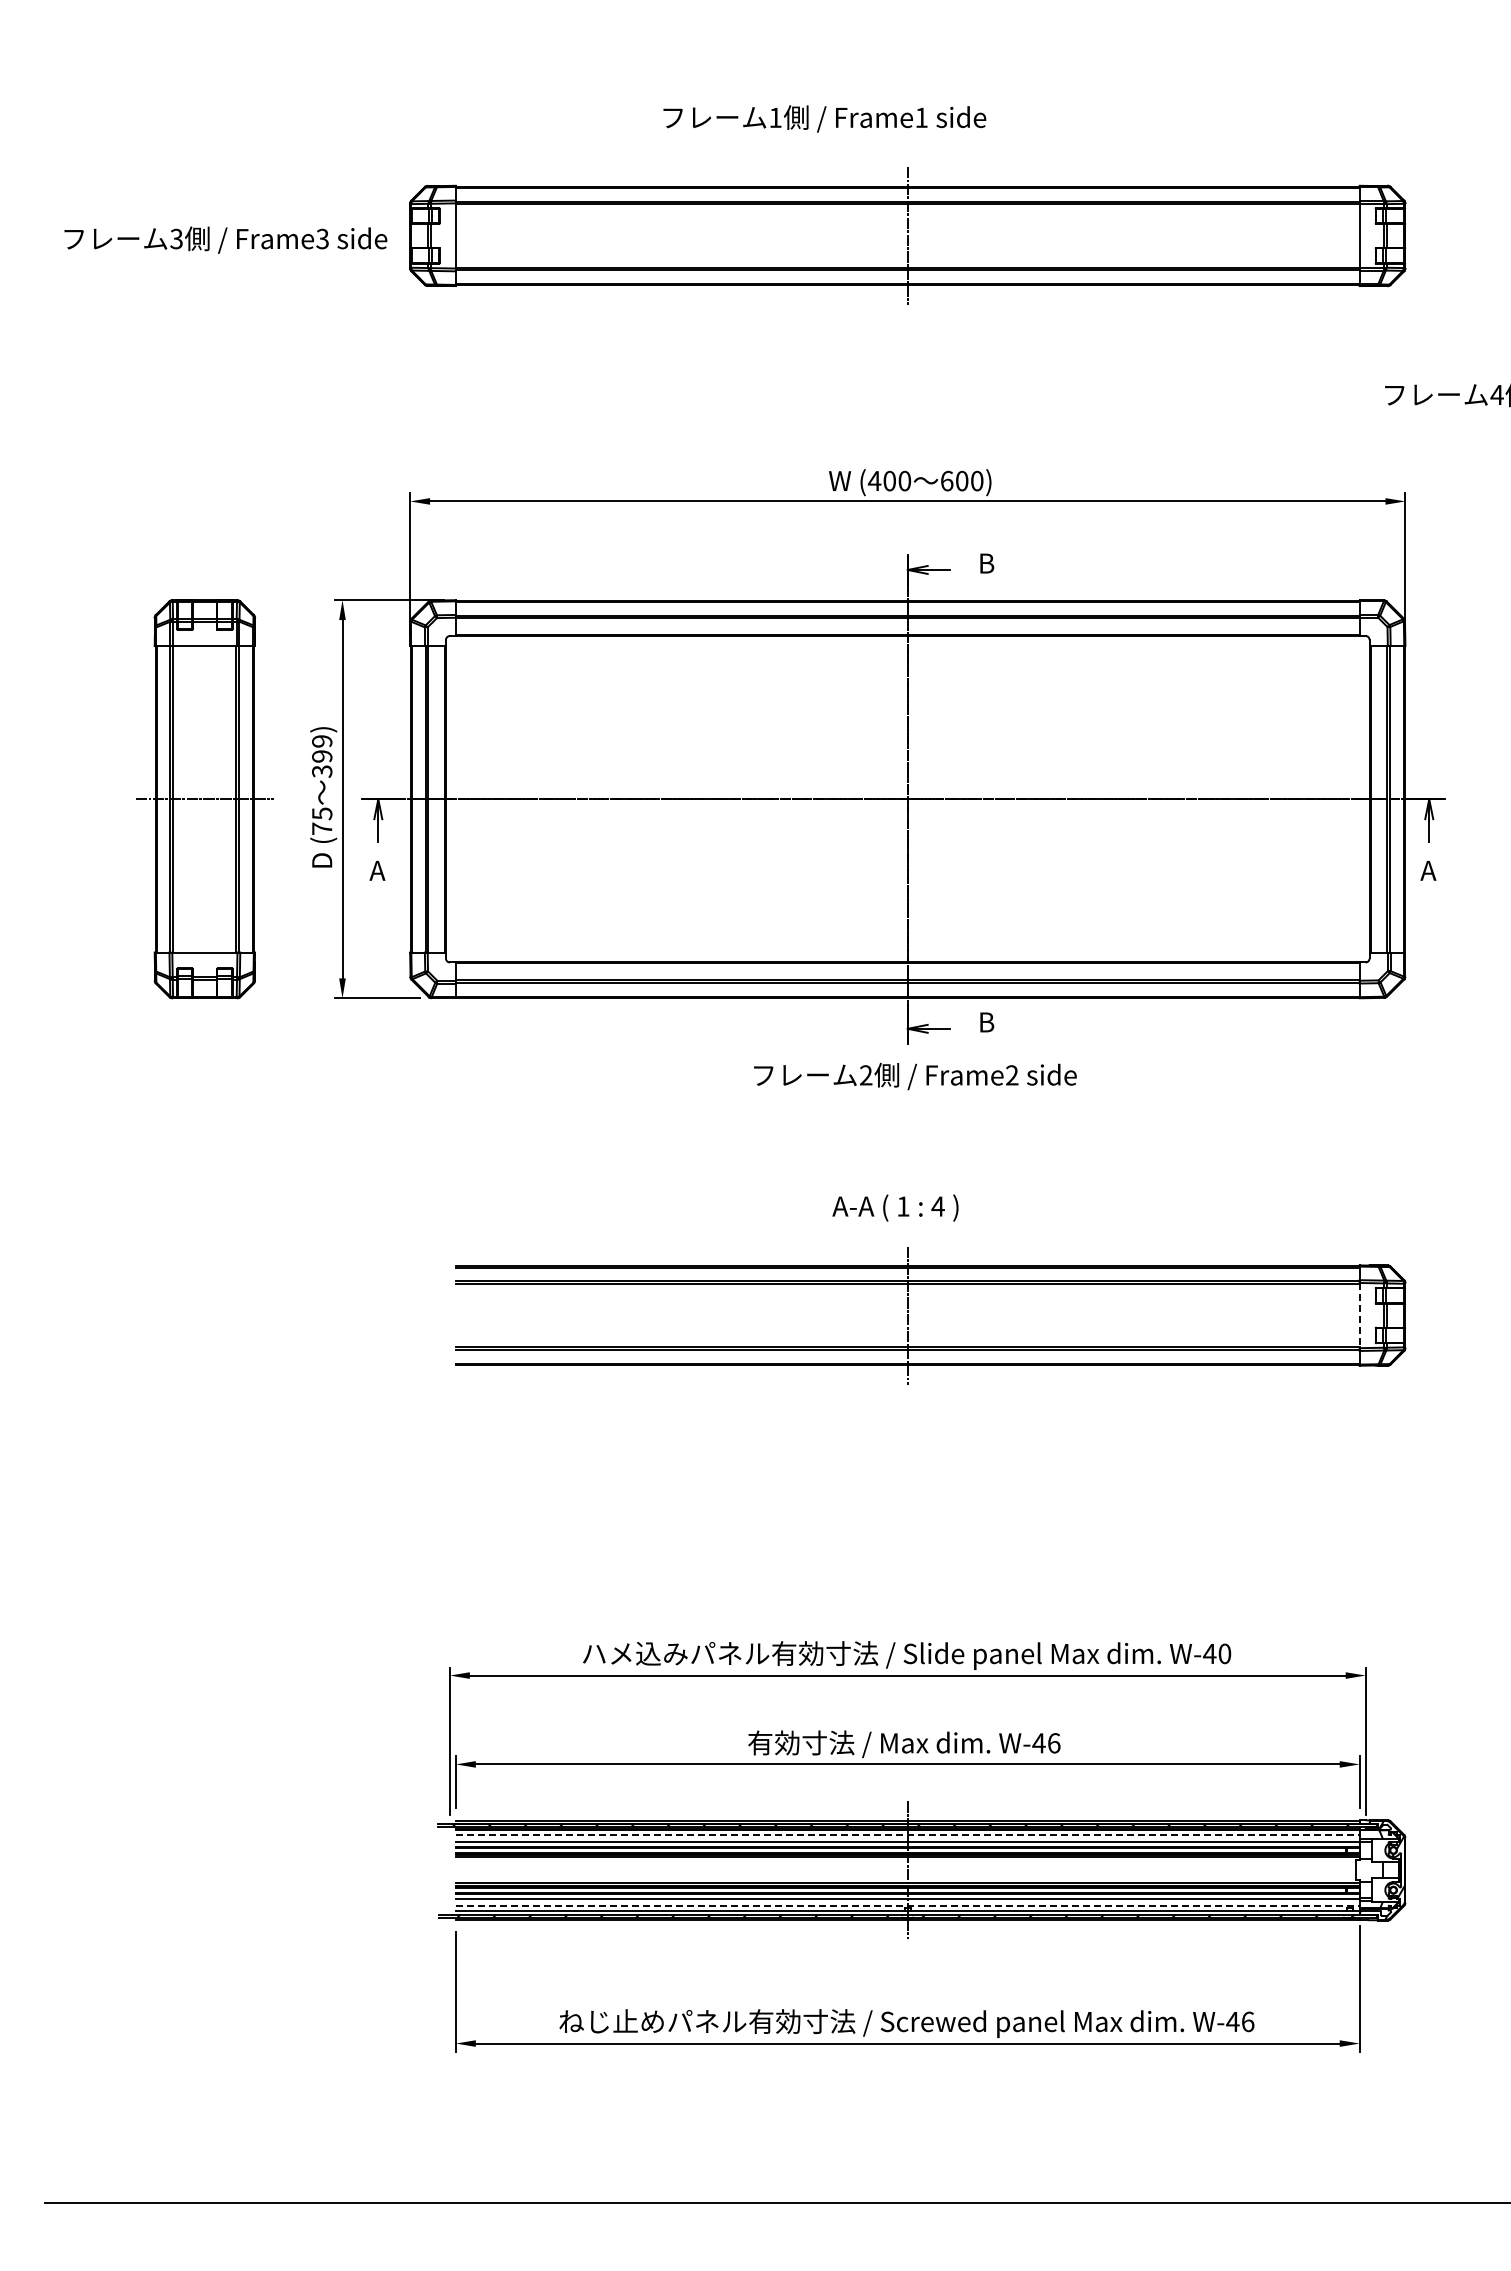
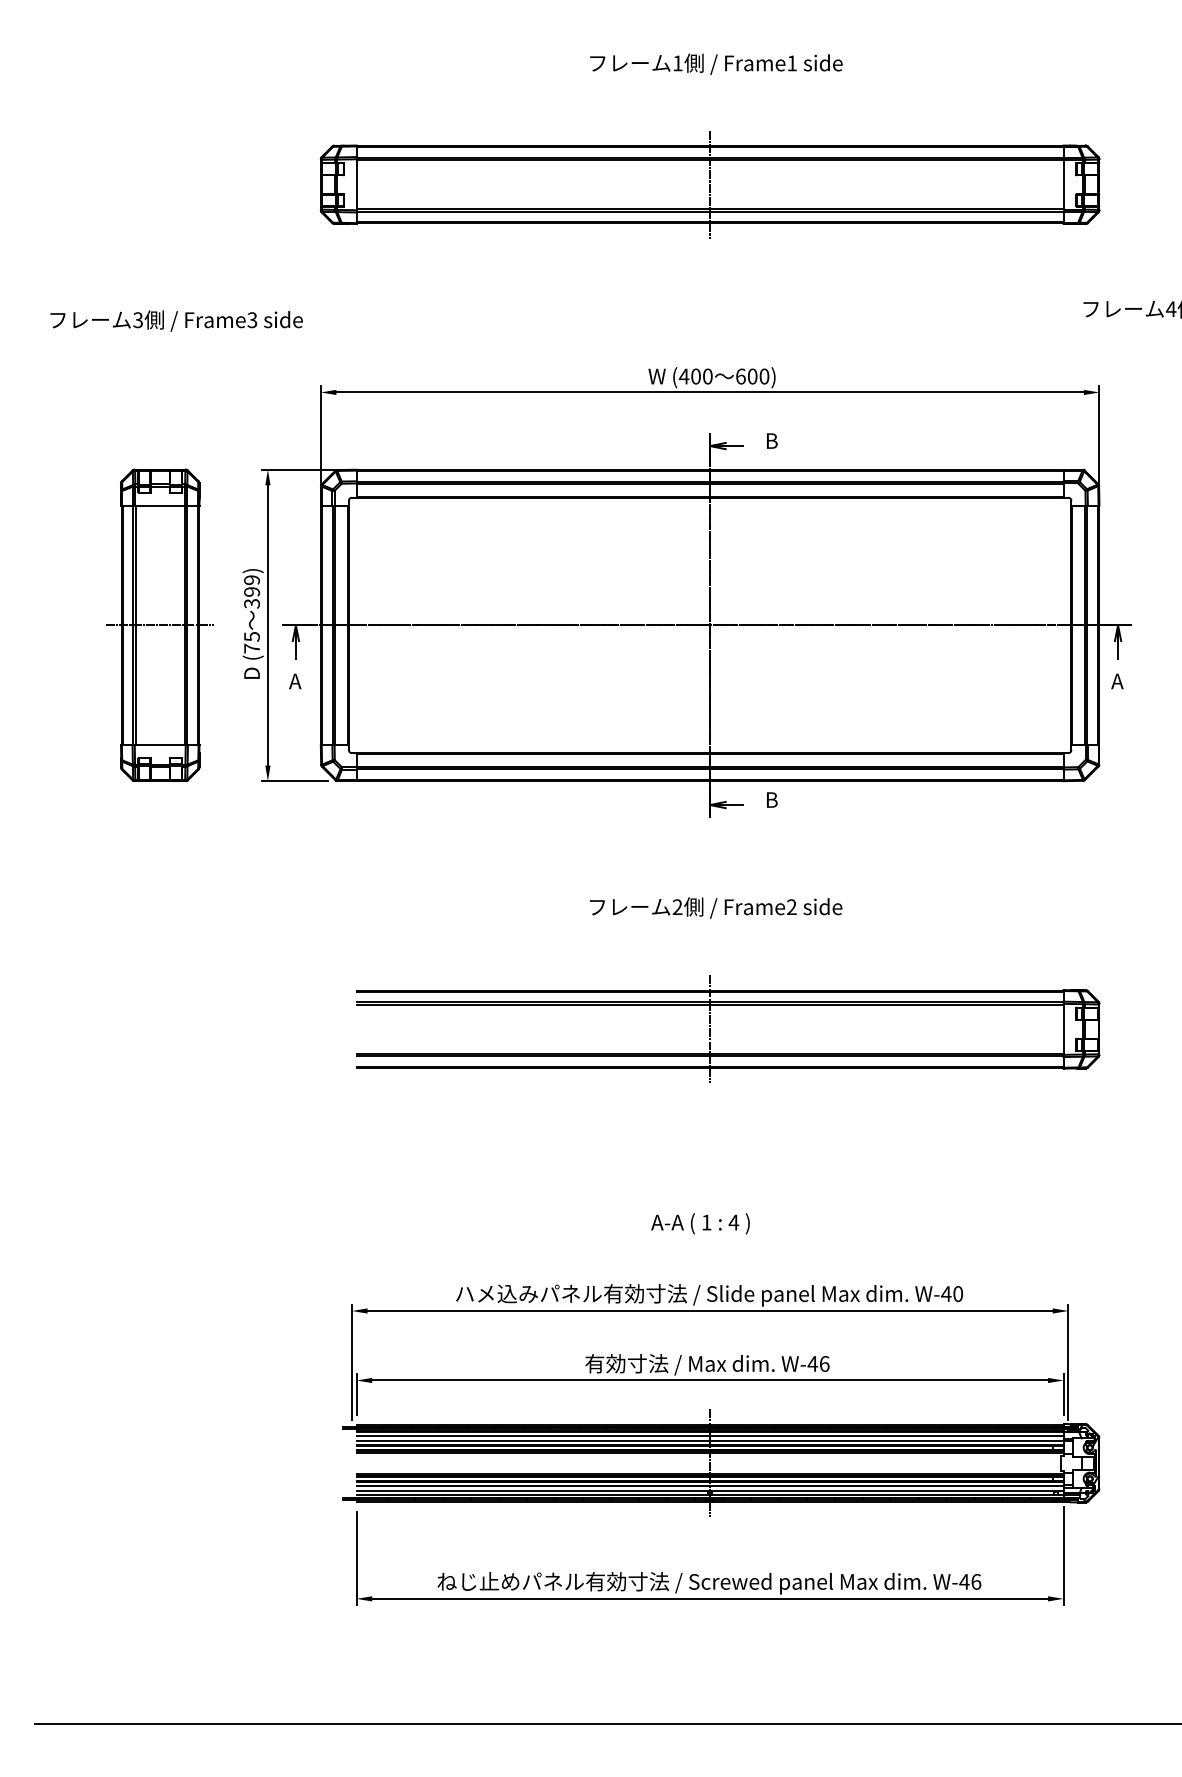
text: (824, 118) -> (716, 63), moved
text: (225, 239) -> (176, 320), moved
text: (915, 1076) -> (716, 908), moved
text: (895, 1207) -> (700, 1223), moved
line: (1359, 1315) -> (1063, 1029), dashed -> solid
line: (907, 1835) -> (709, 1436), dashed -> solid
line: (907, 1905) -> (709, 1490), dashed -> solid

